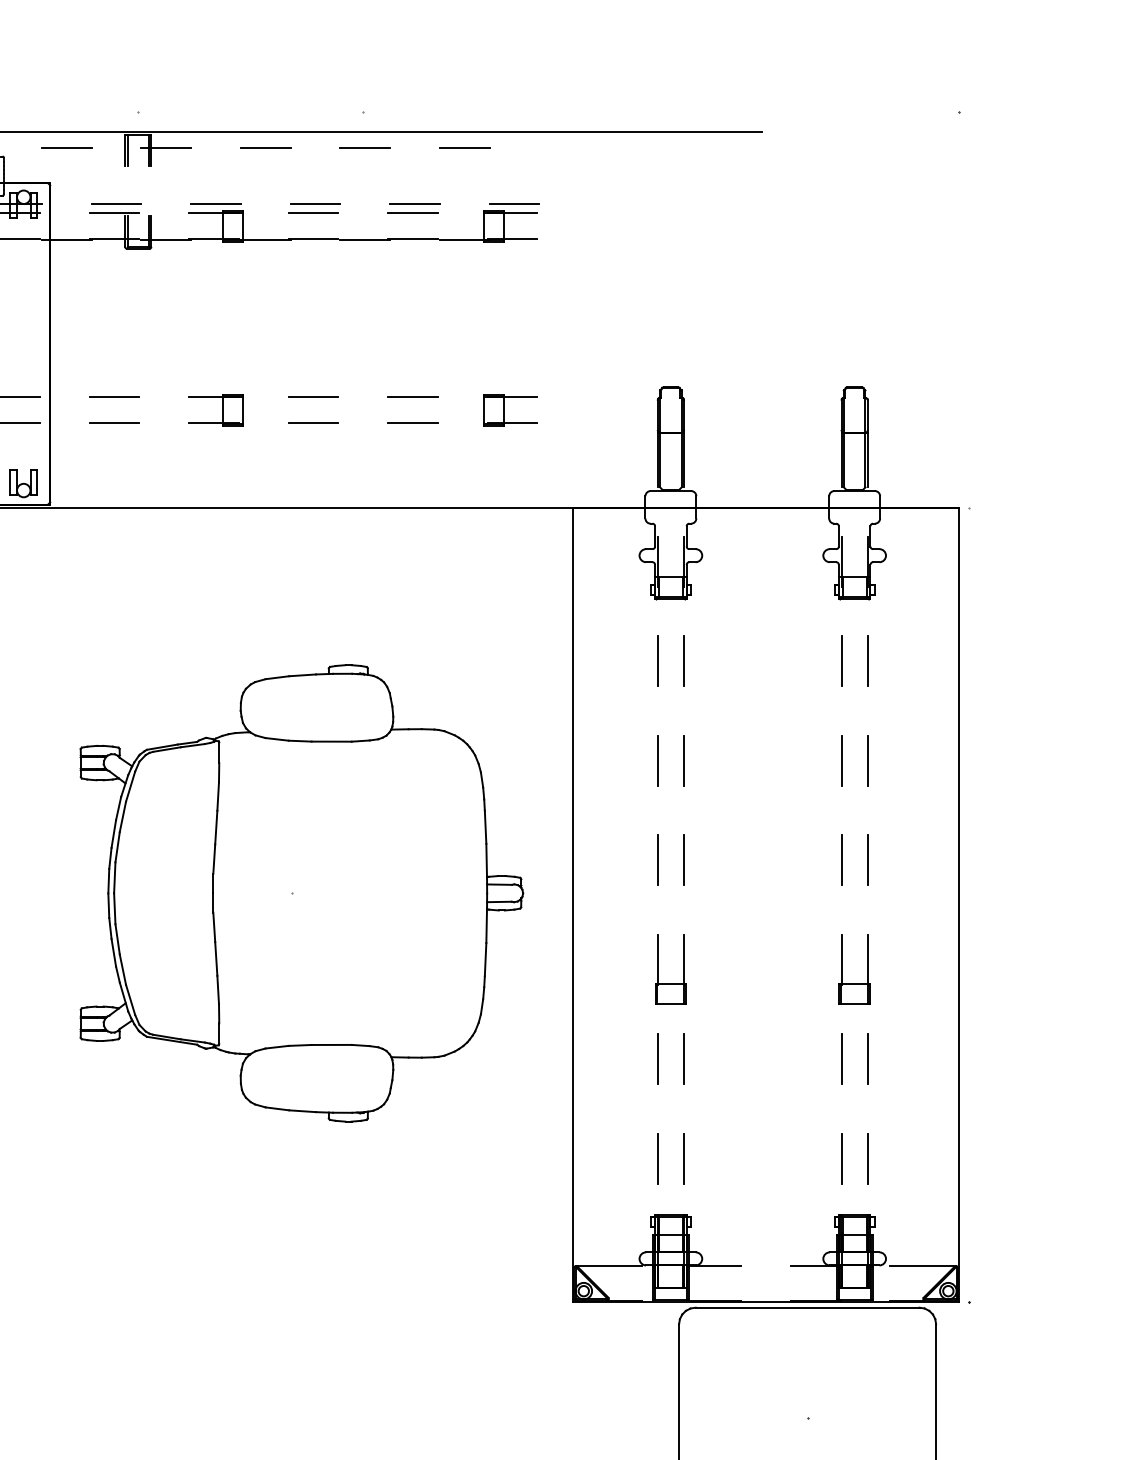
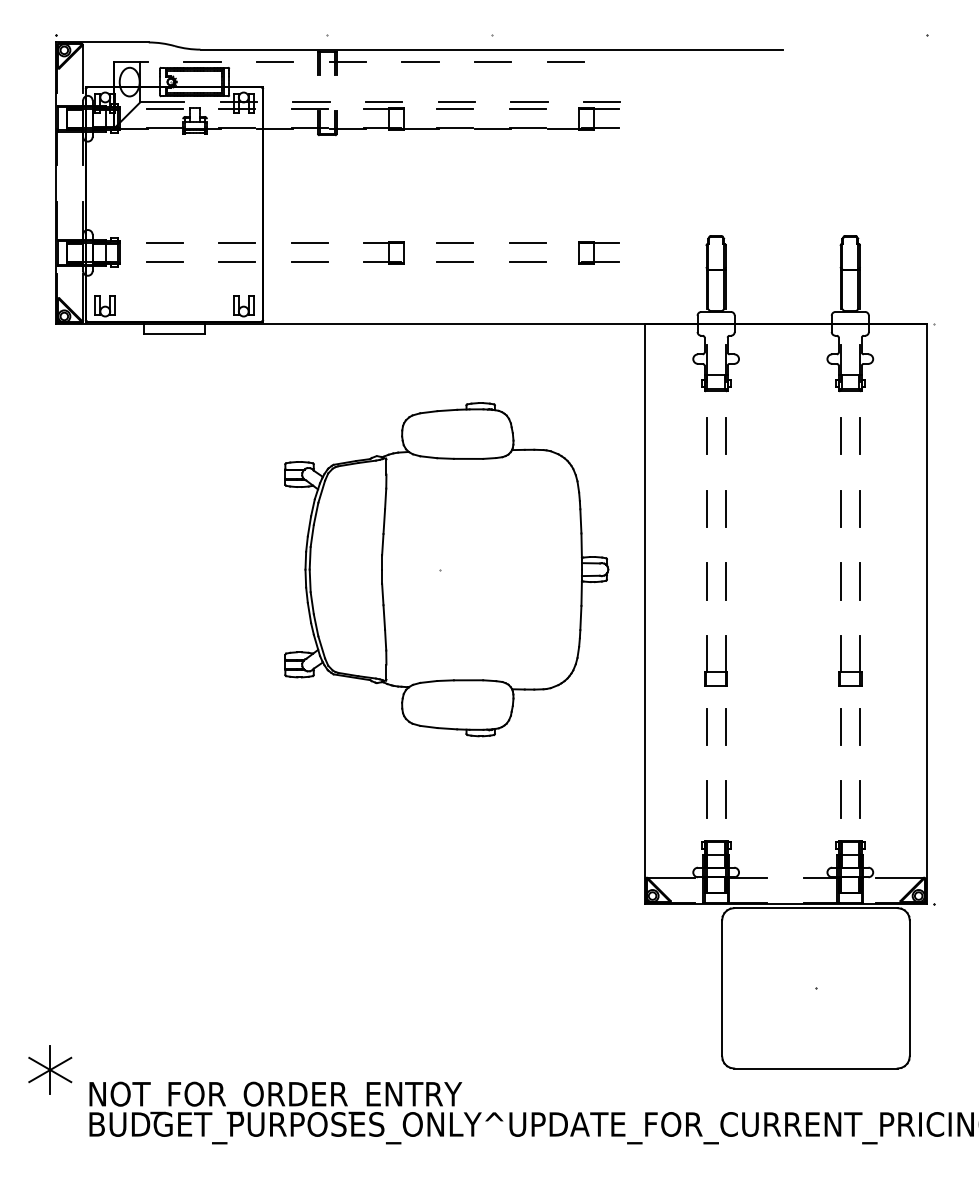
part: (301, 893) -> (446, 569), moved

